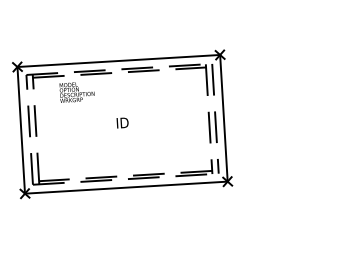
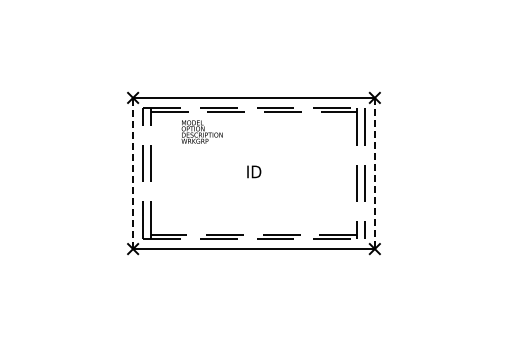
line: (223, 118) -> (374, 173), solid -> dashed
line: (21, 130) -> (133, 173), solid -> dashed

